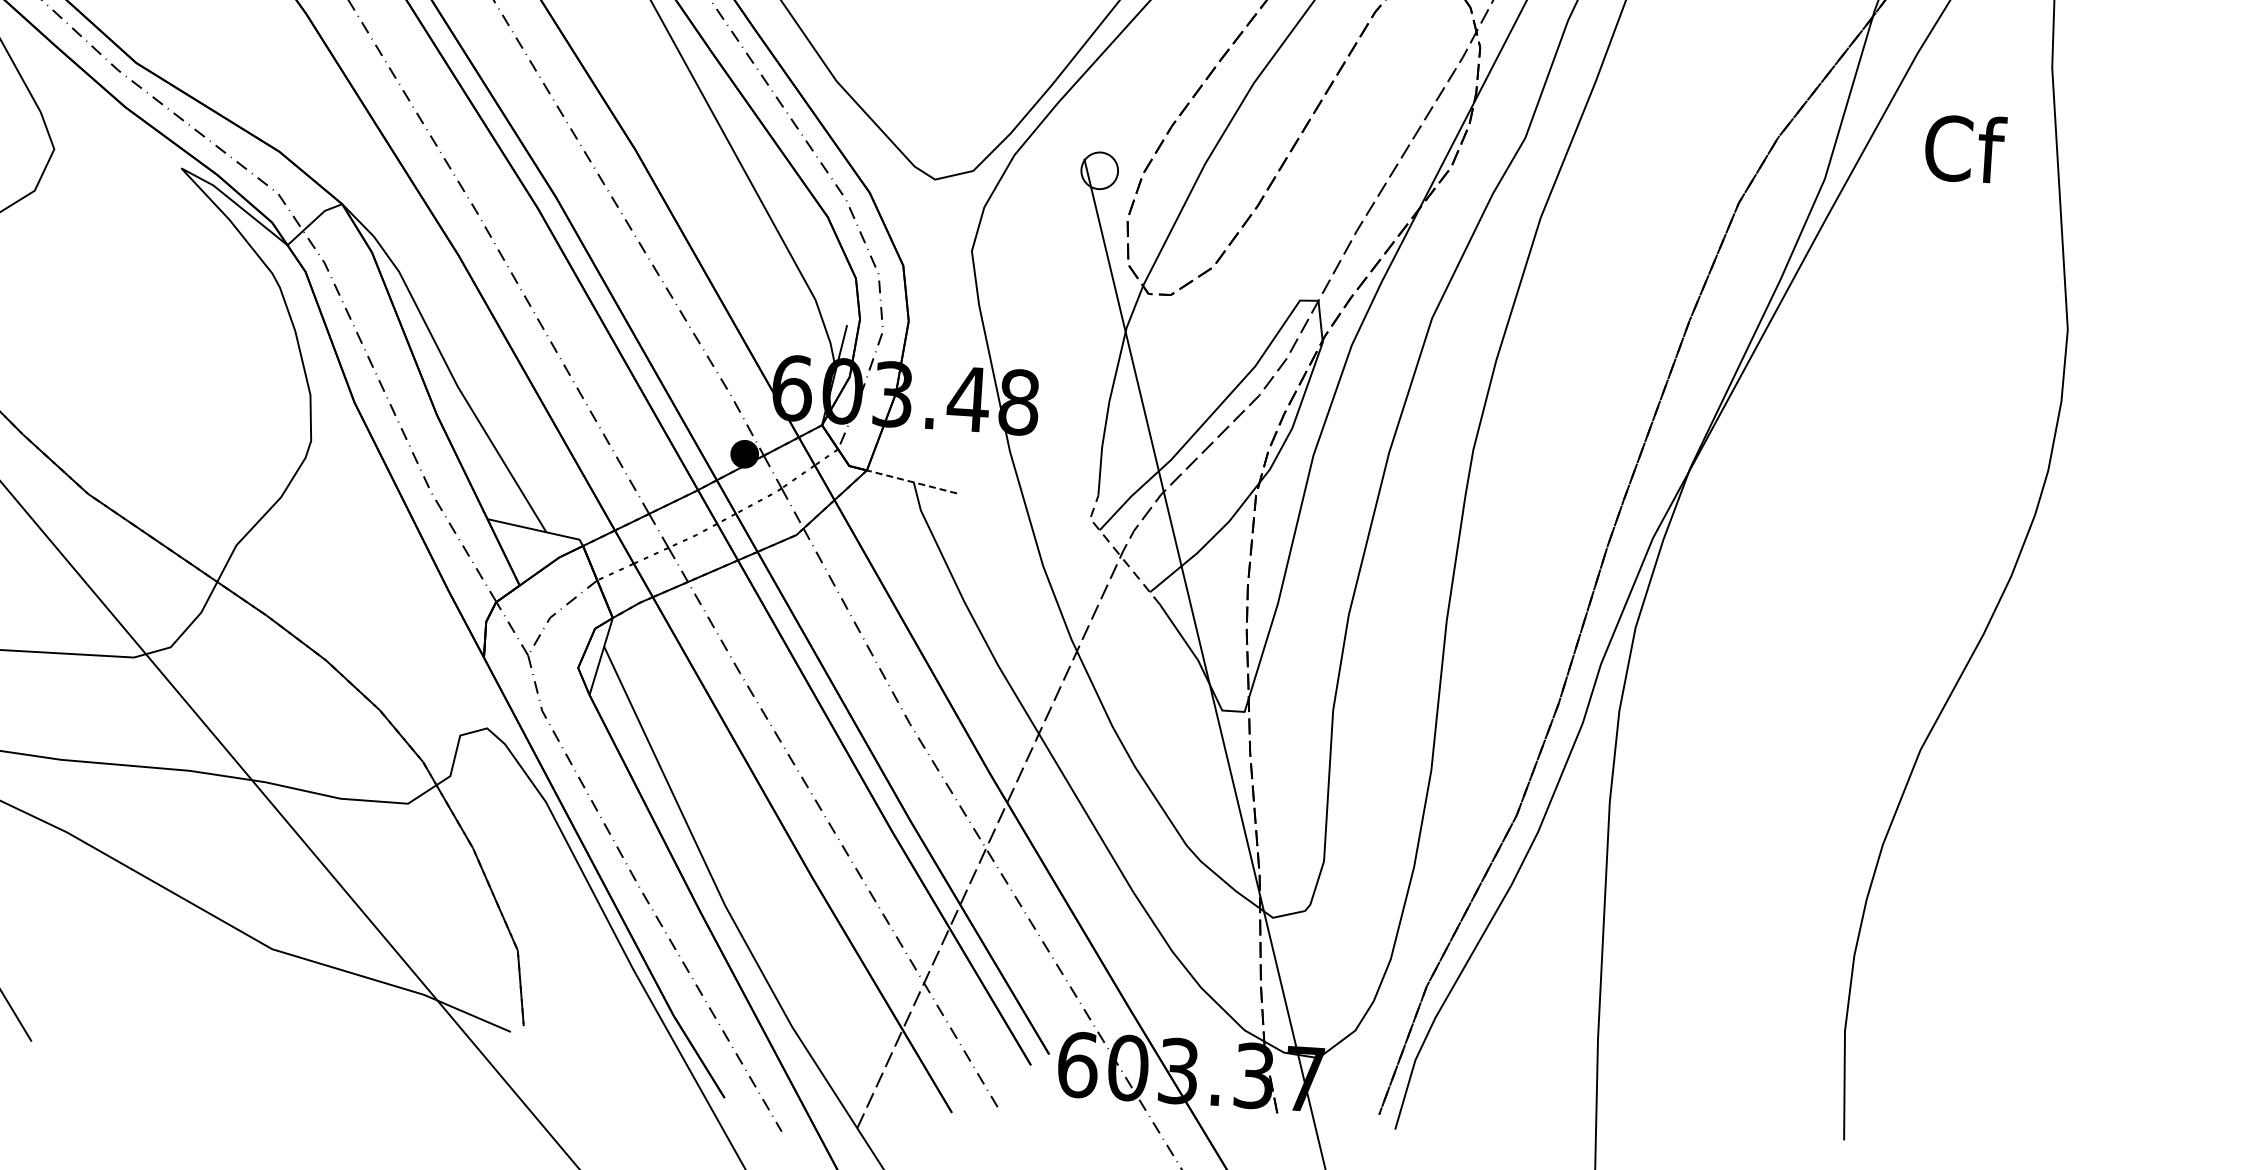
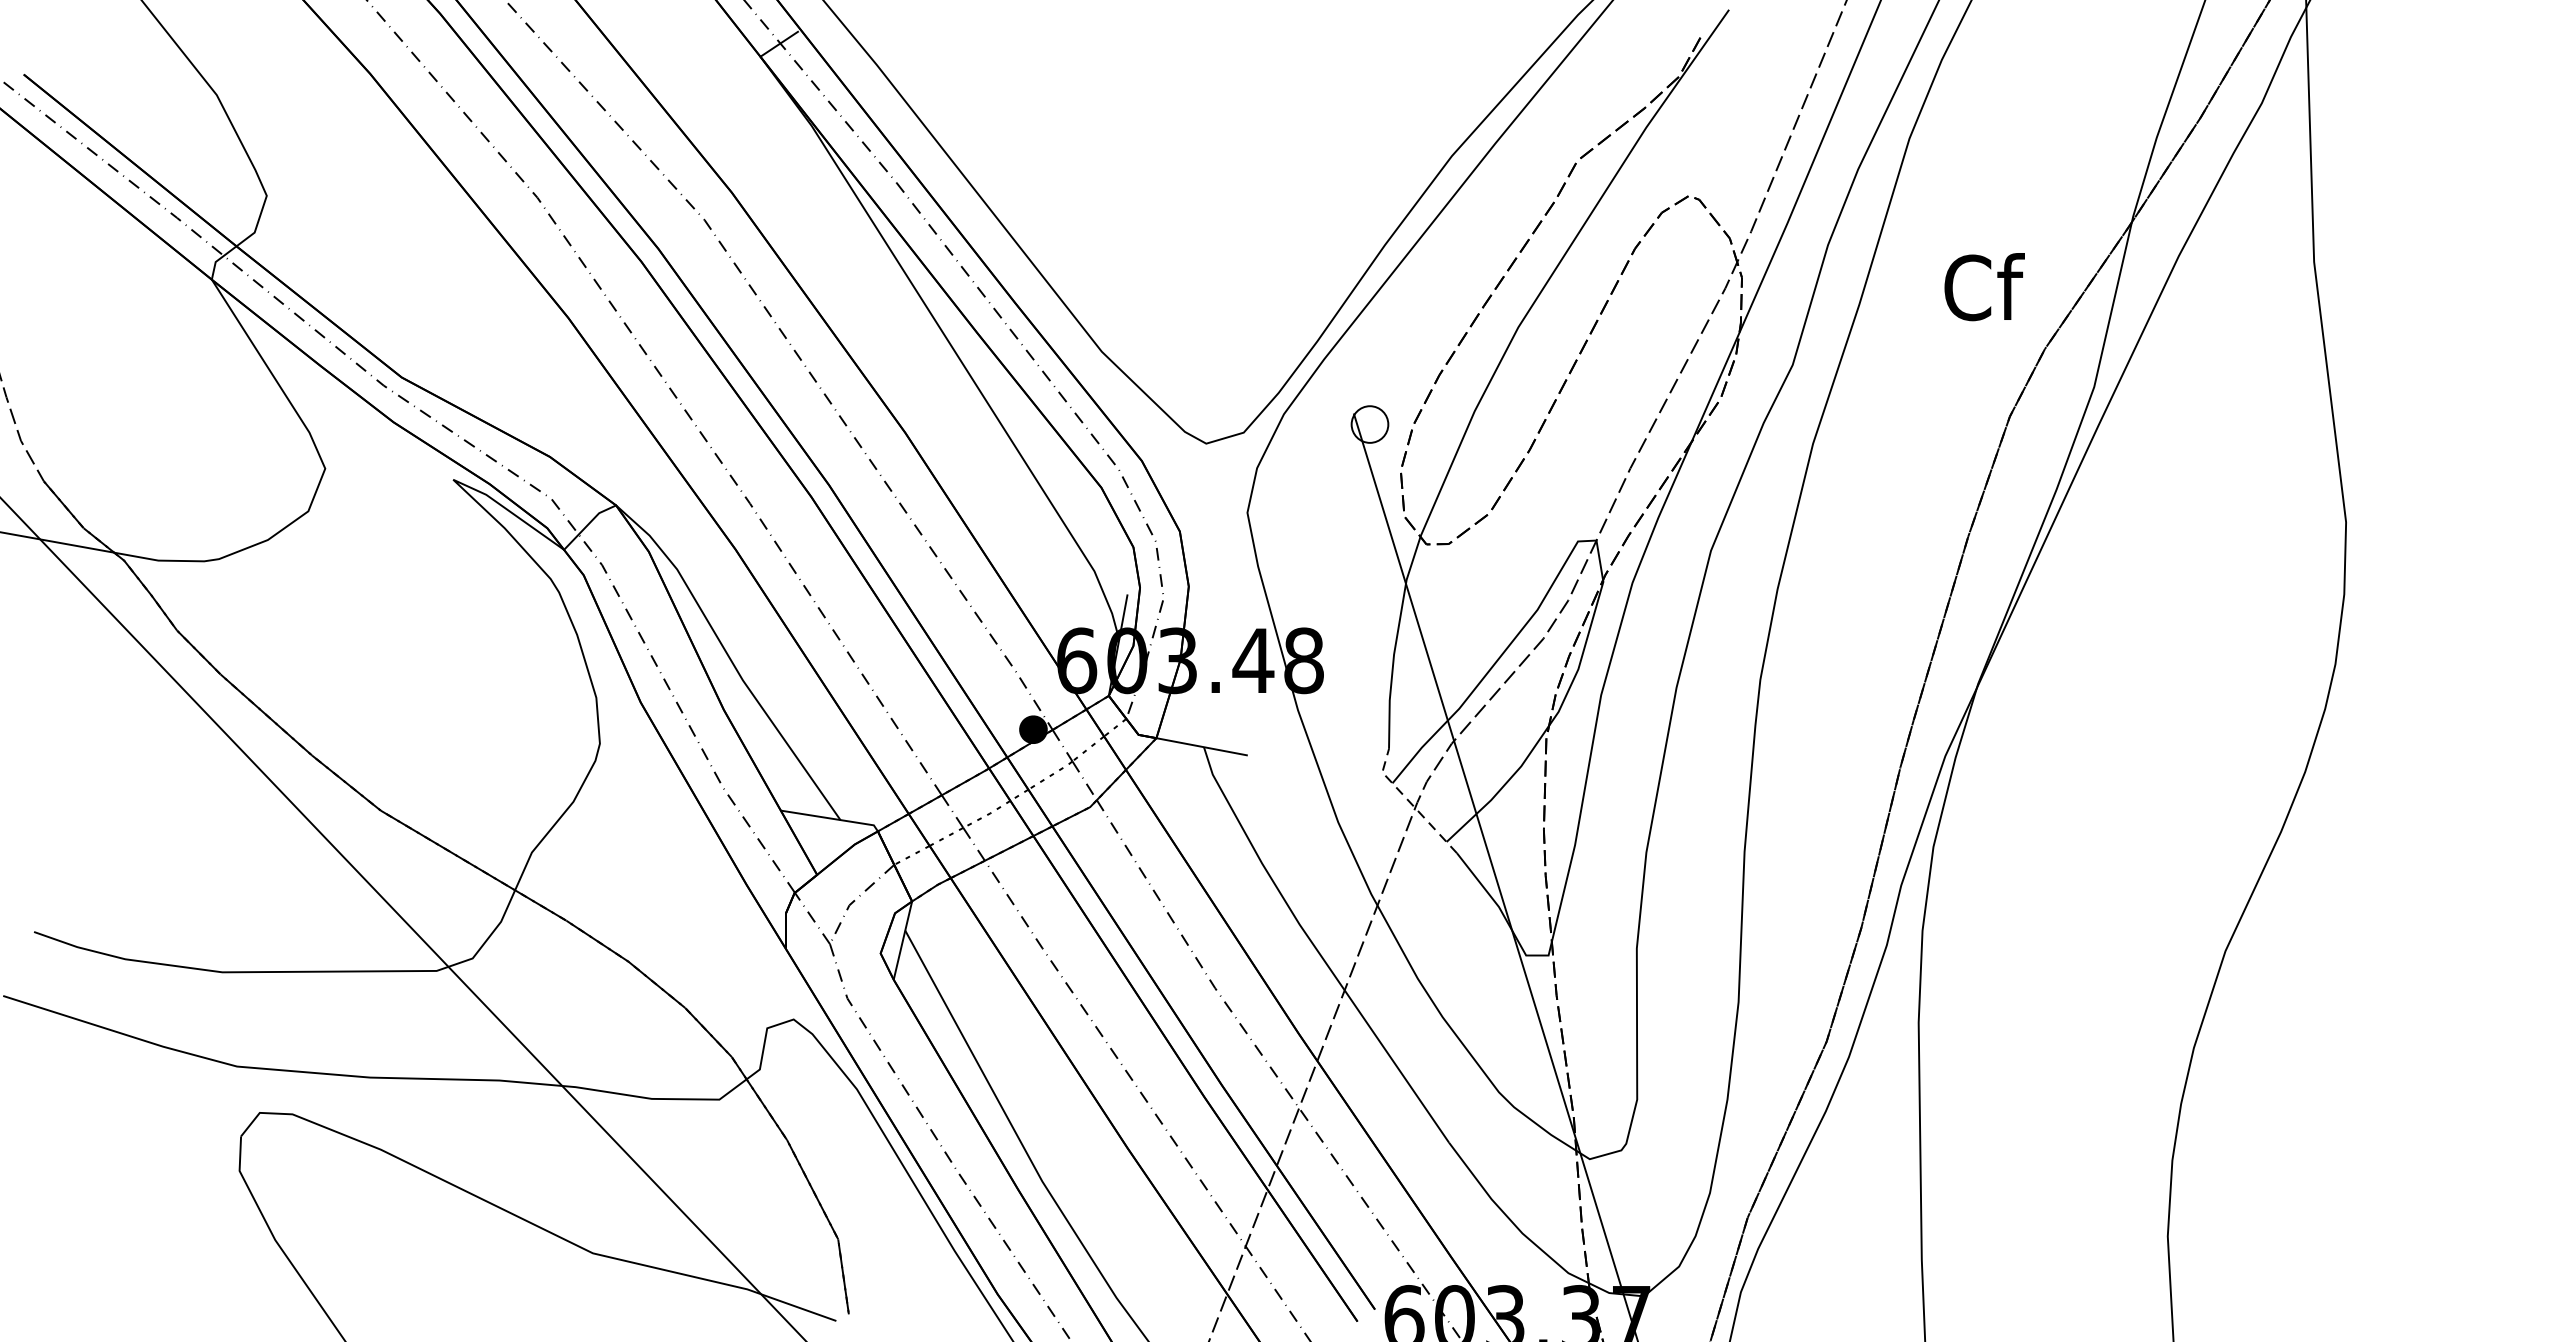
text: (1965, 149) -> (1984, 287), moved
line: (911, 481) -> (1201, 746), dashed -> solid

